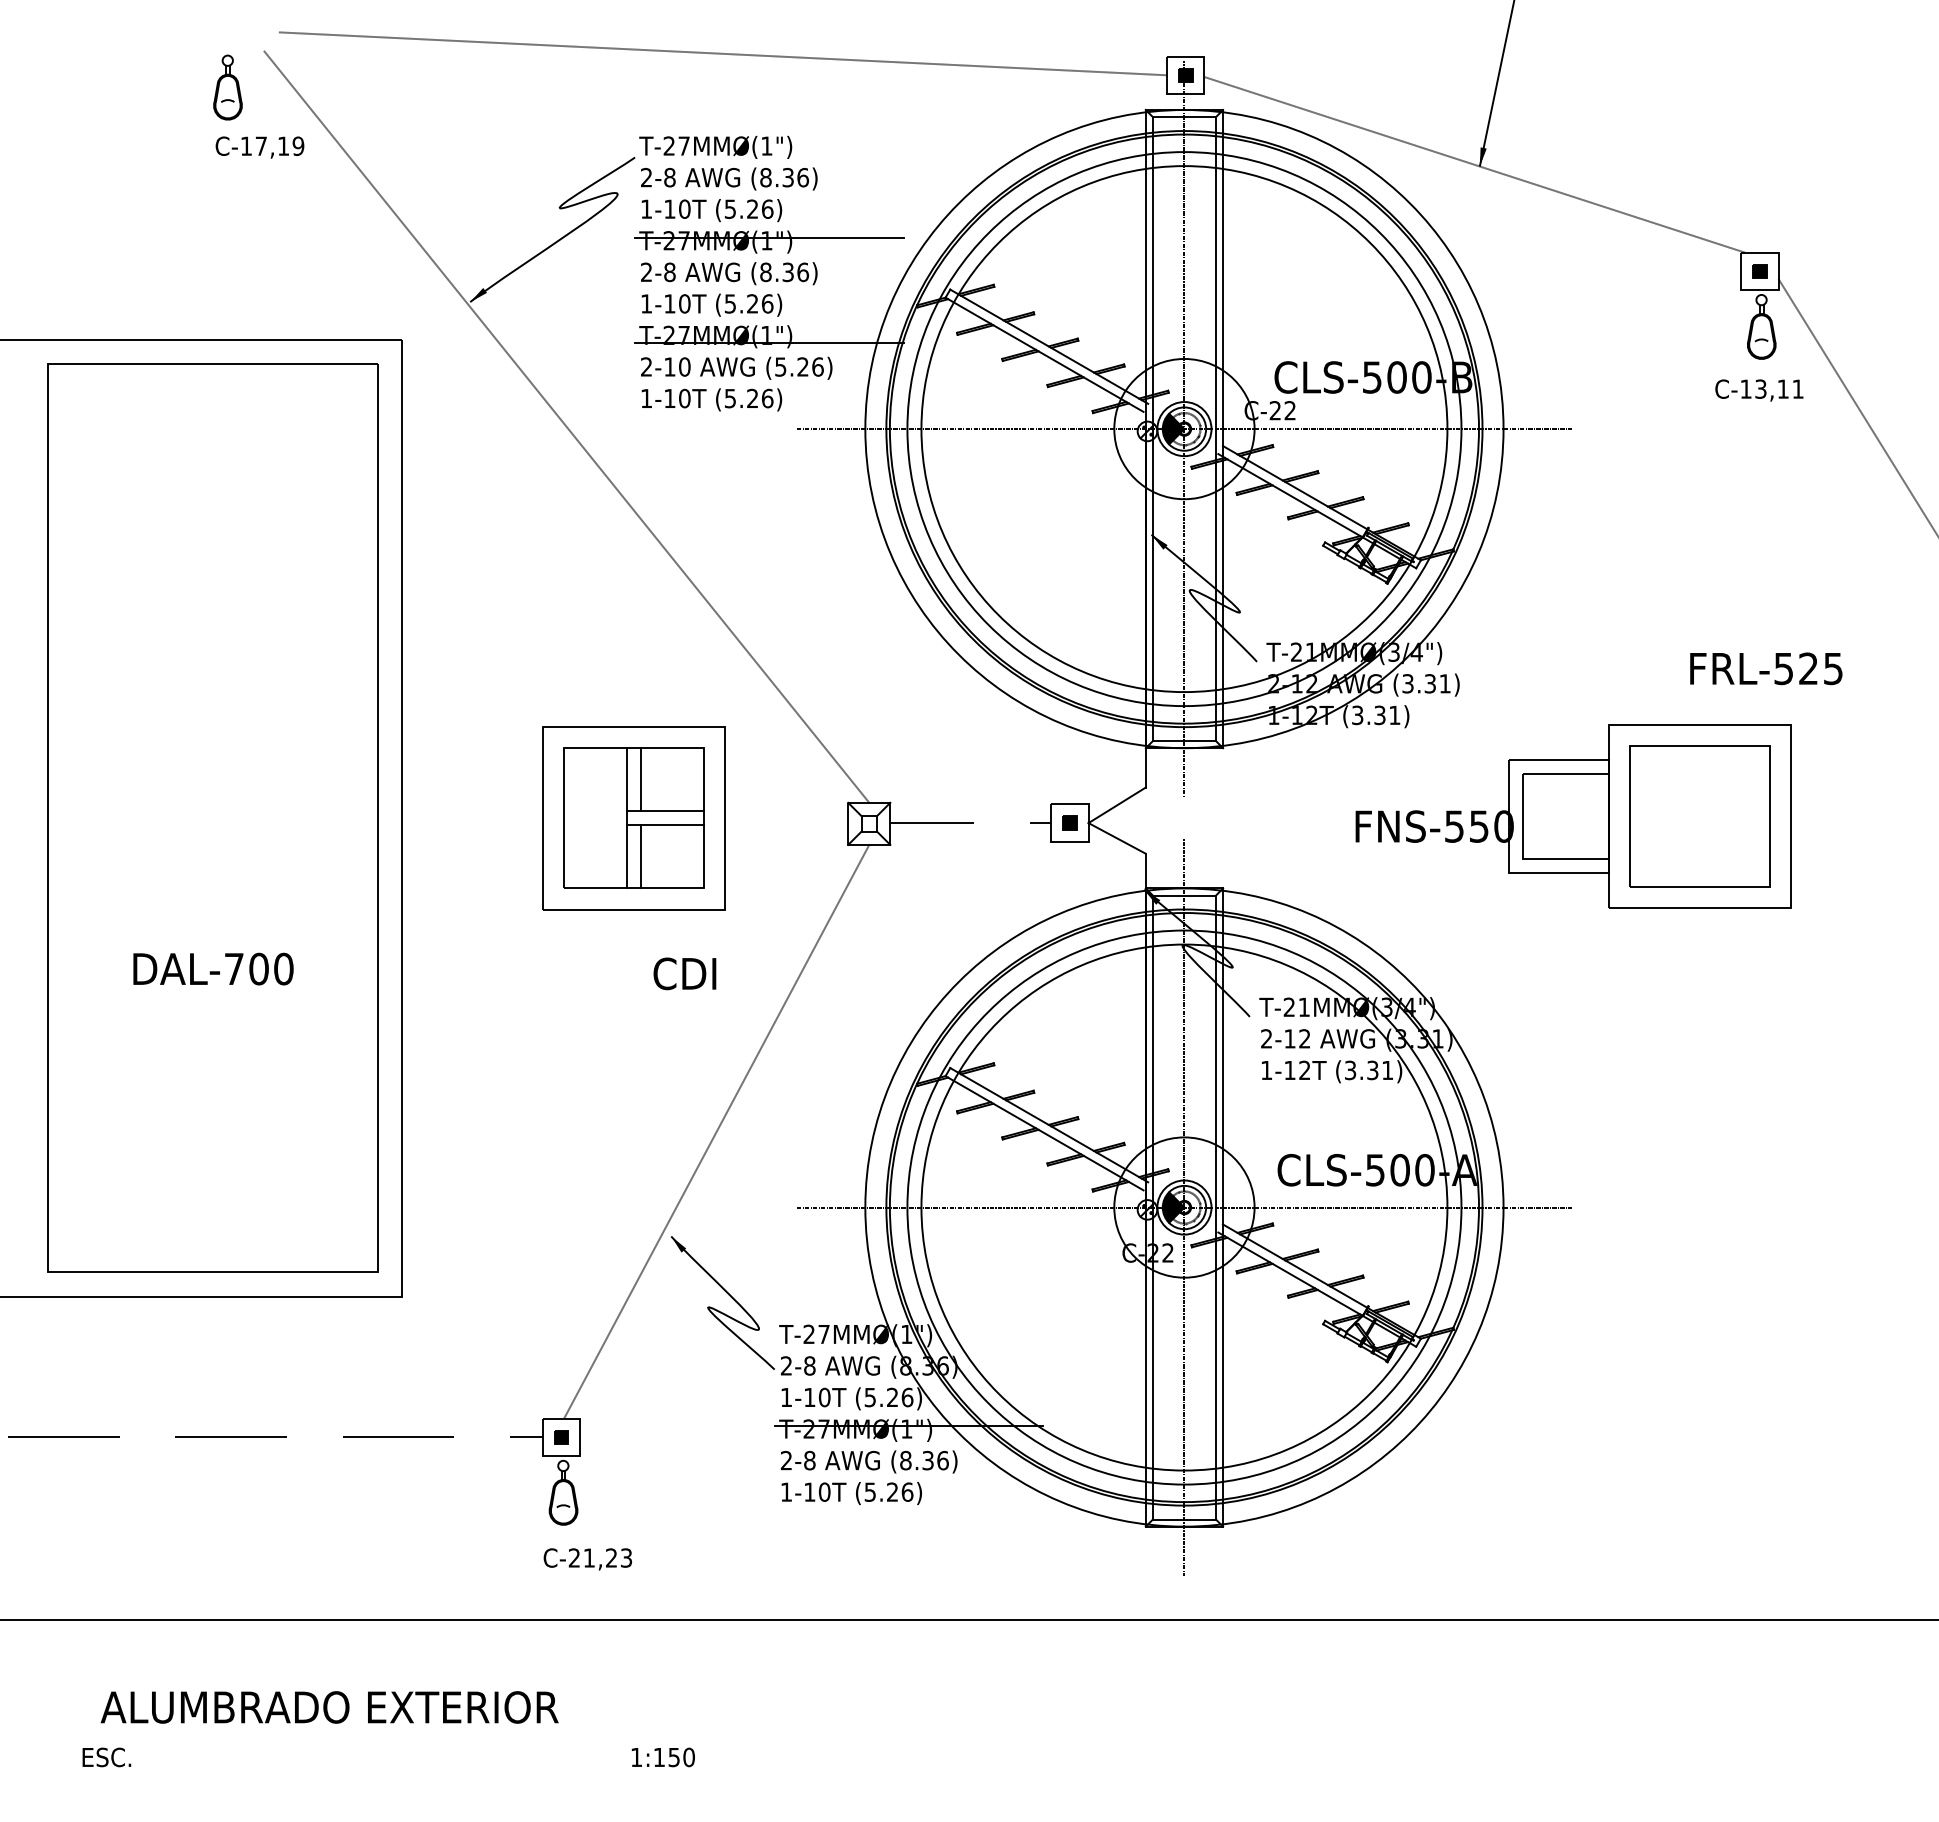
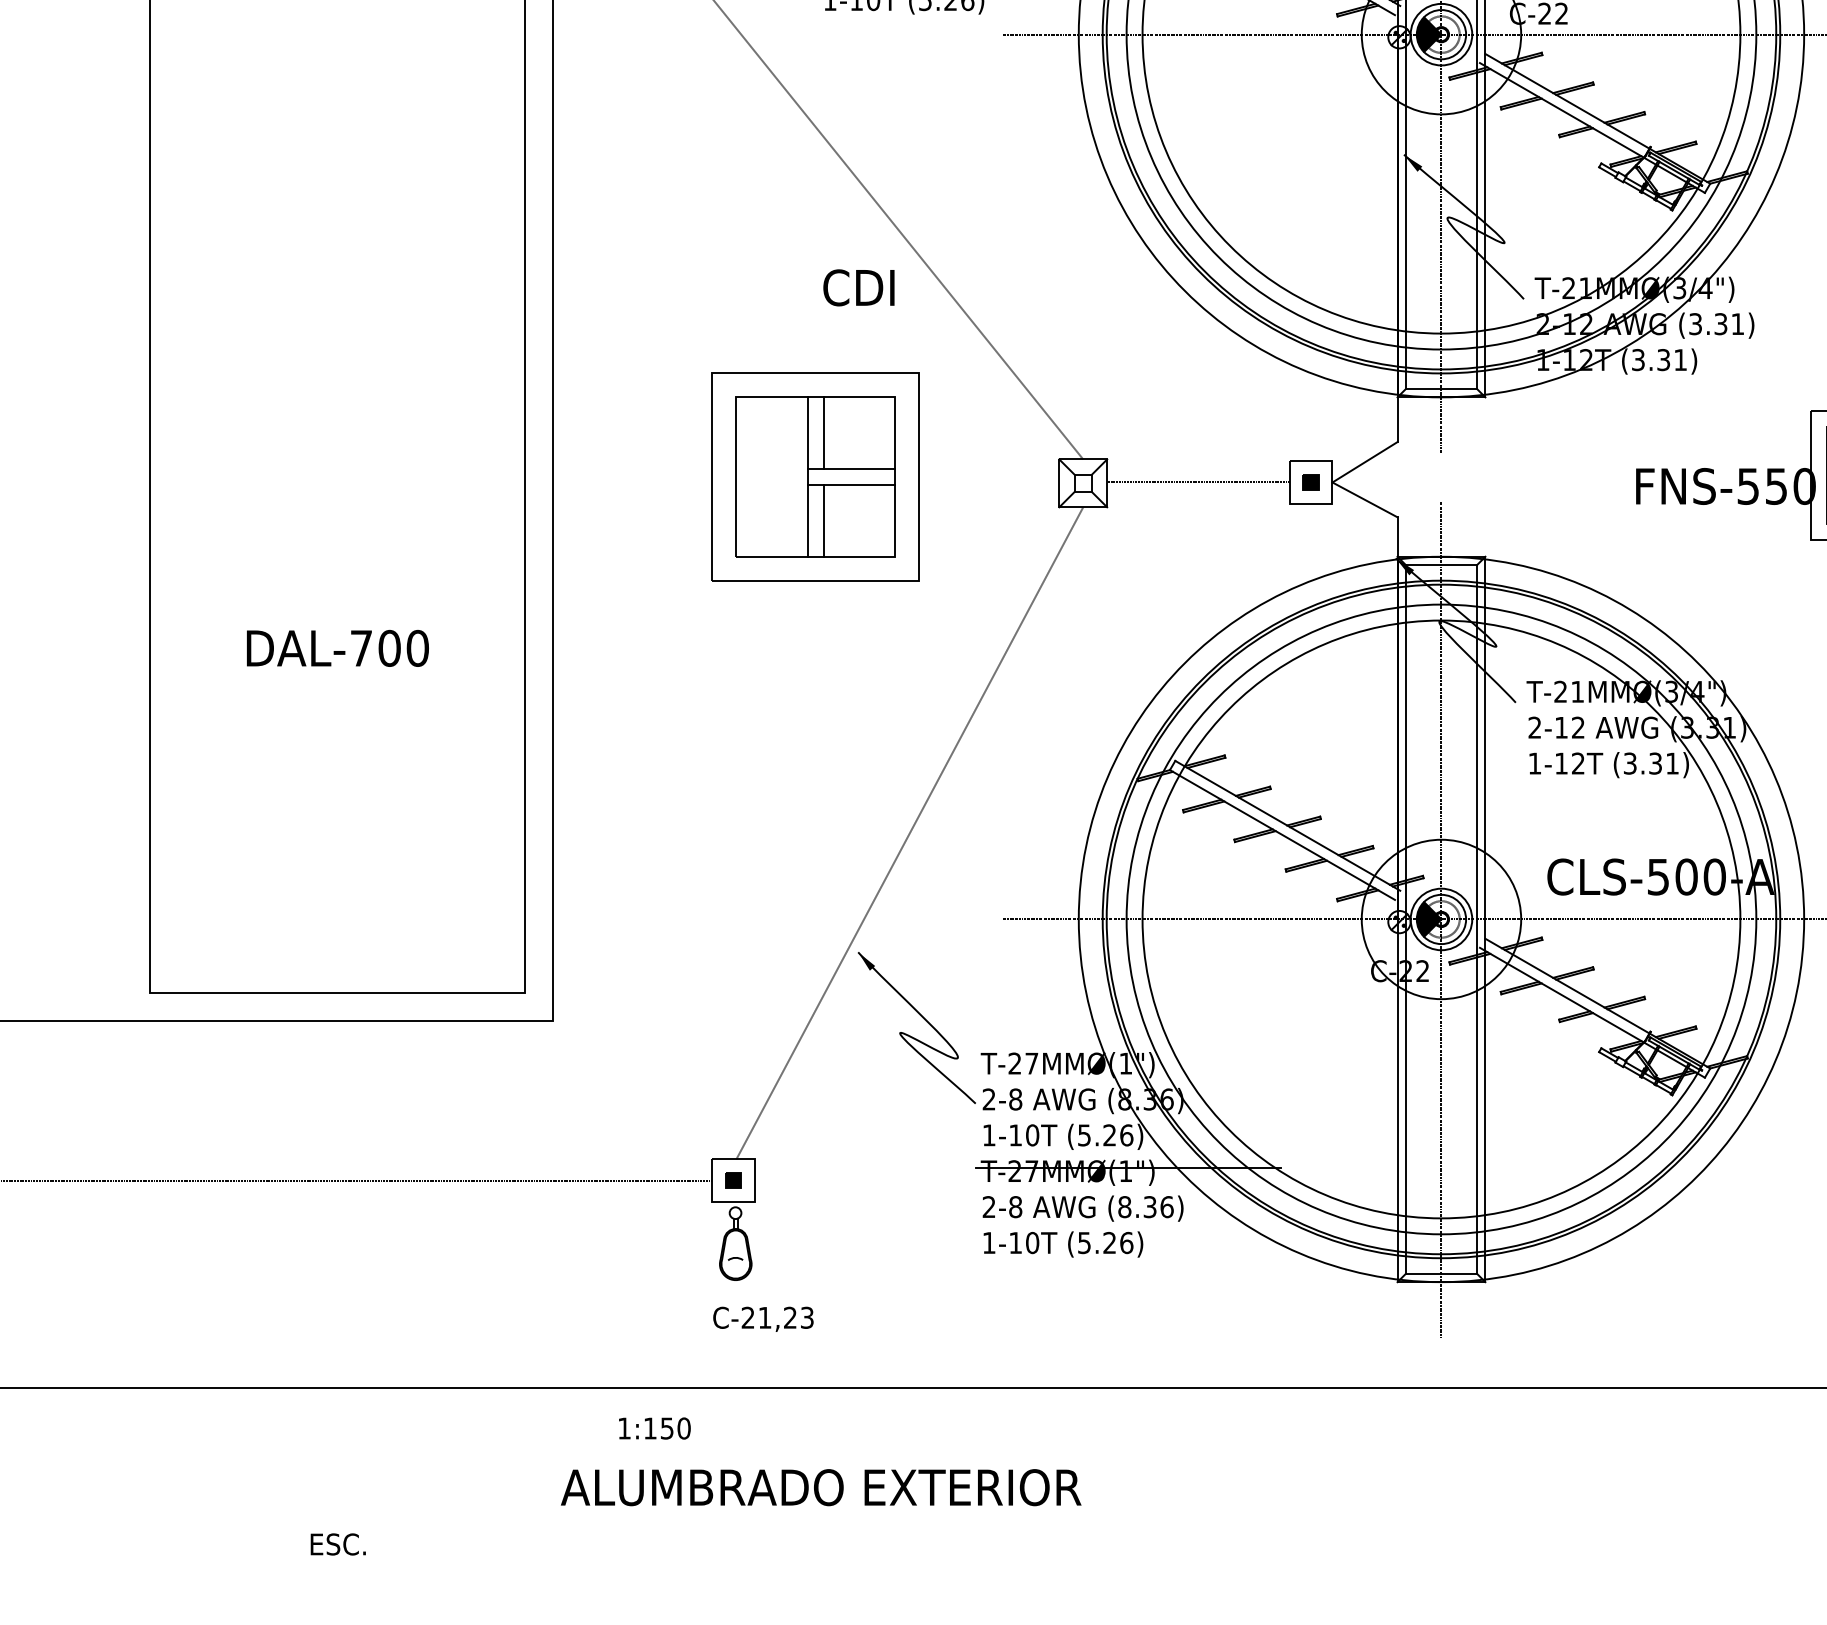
text: (684, 973) -> (858, 287), moved
text: (329, 1707) -> (820, 1487), moved
text: (106, 1757) -> (337, 1544), moved
text: (662, 1757) -> (653, 1428), moved

